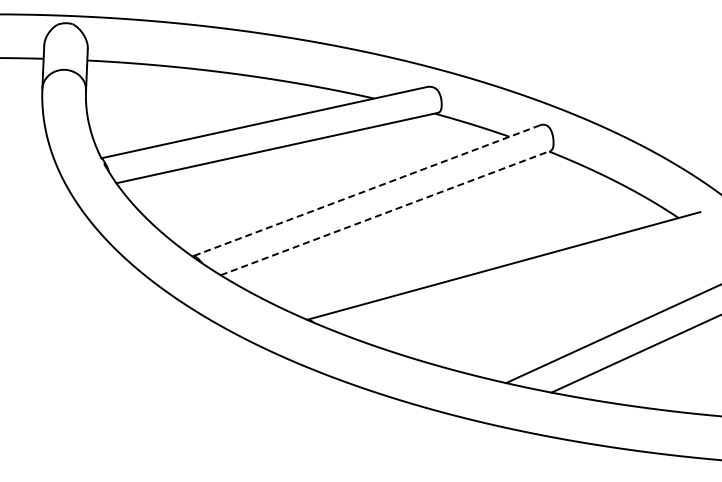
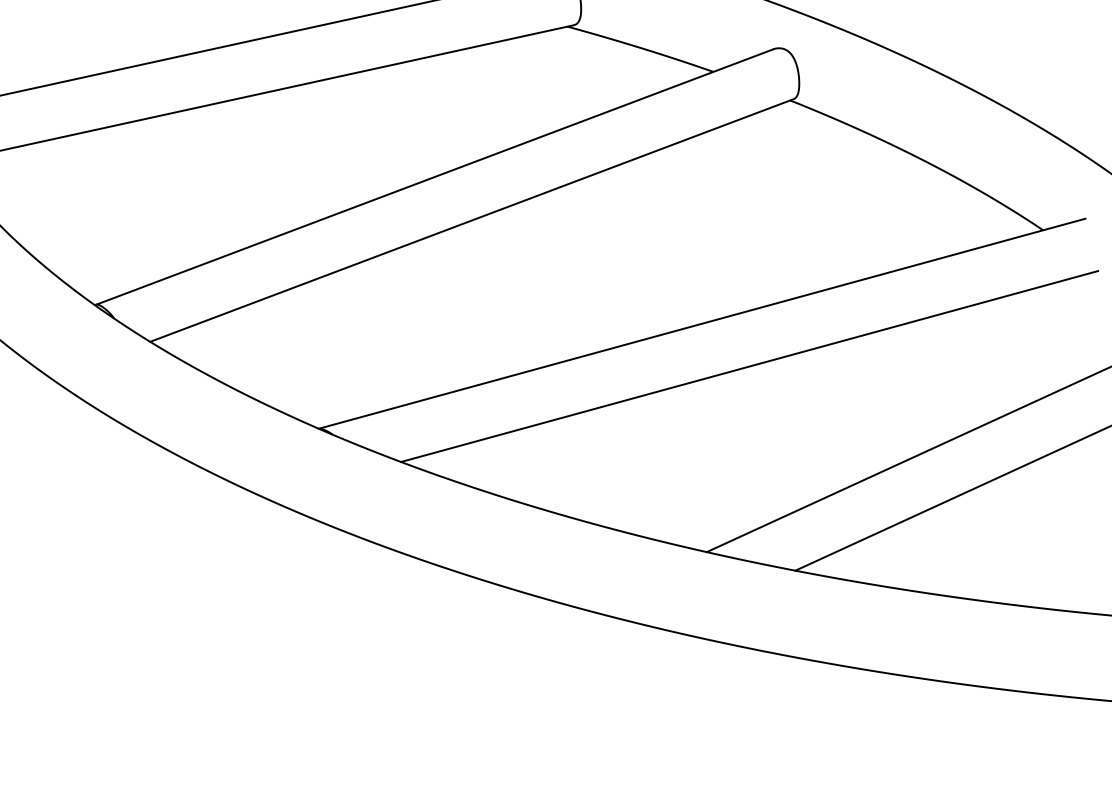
line: (366, 190) -> (434, 176), dashed -> solid
line: (386, 212) -> (473, 219), dashed -> solid
line: (527, 287) -> (748, 365), added

